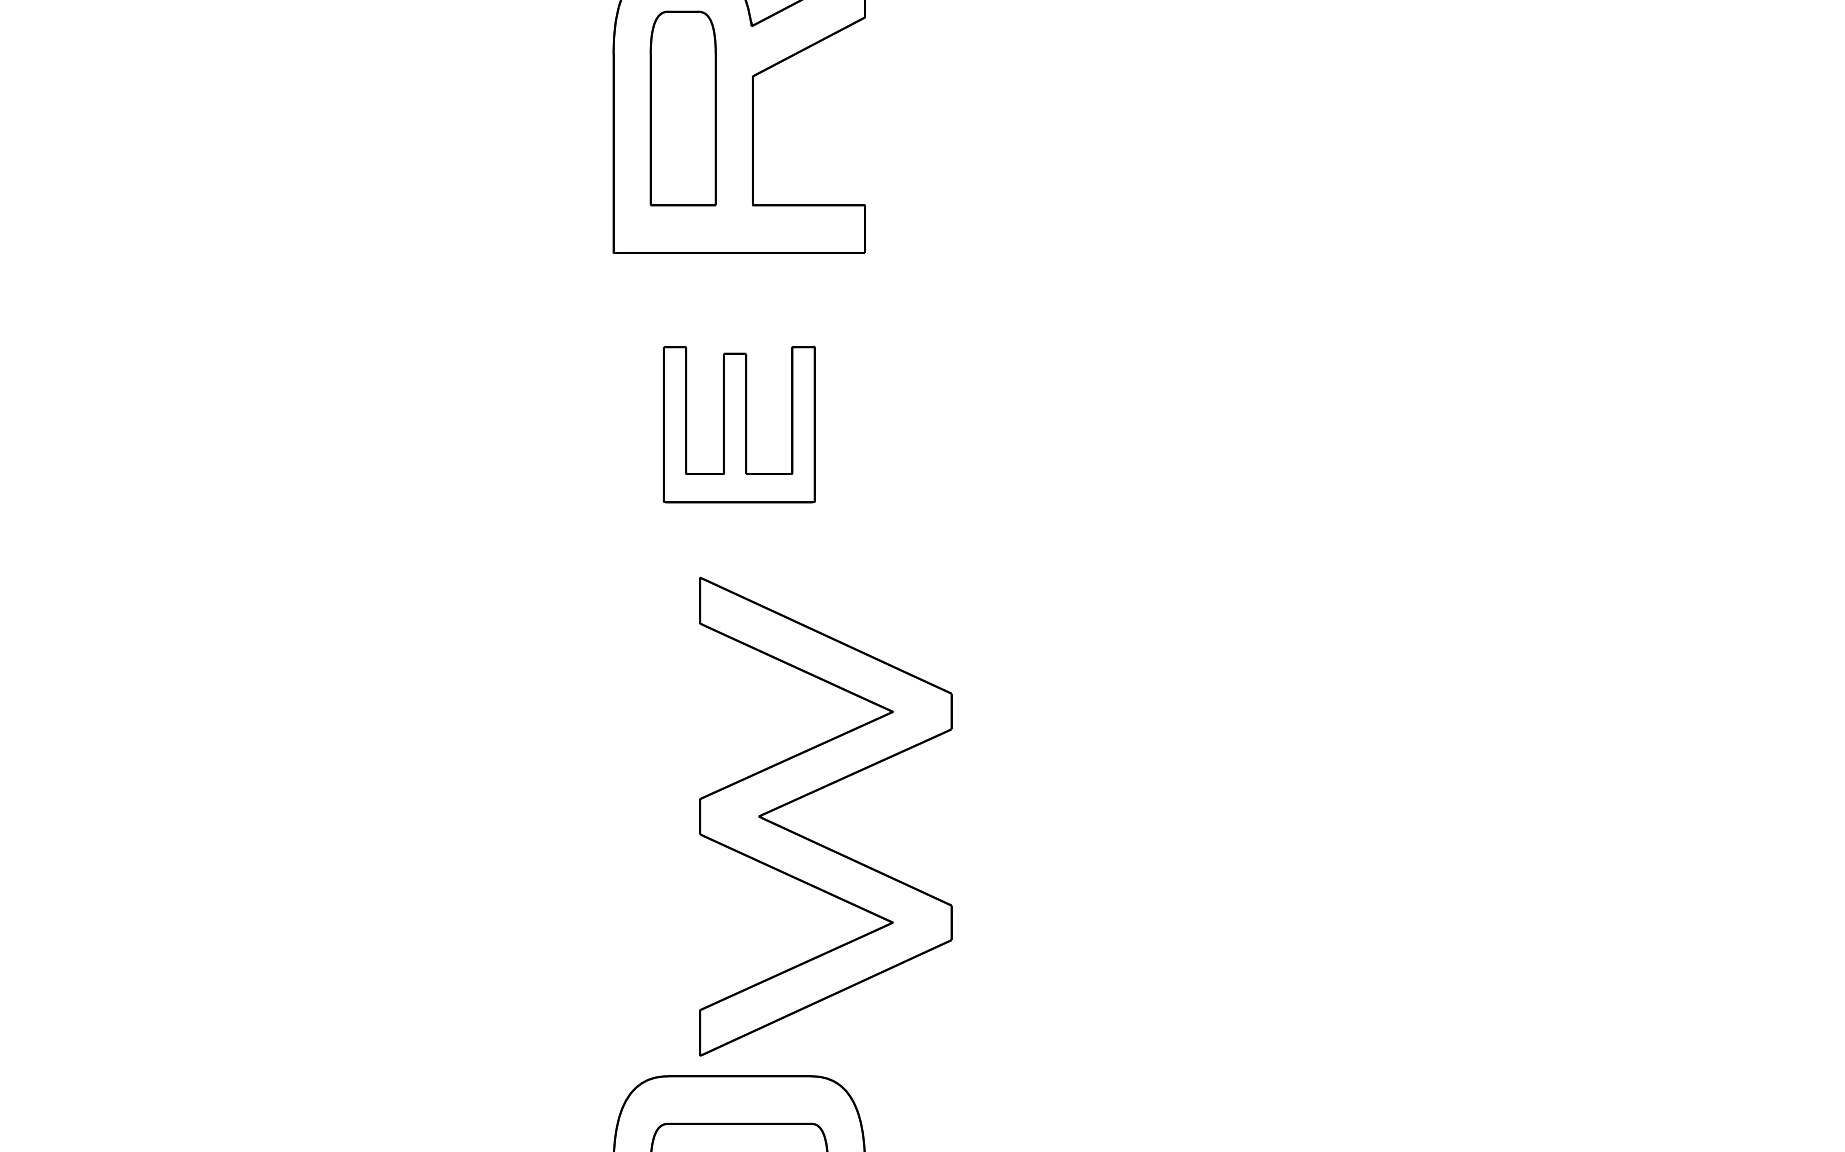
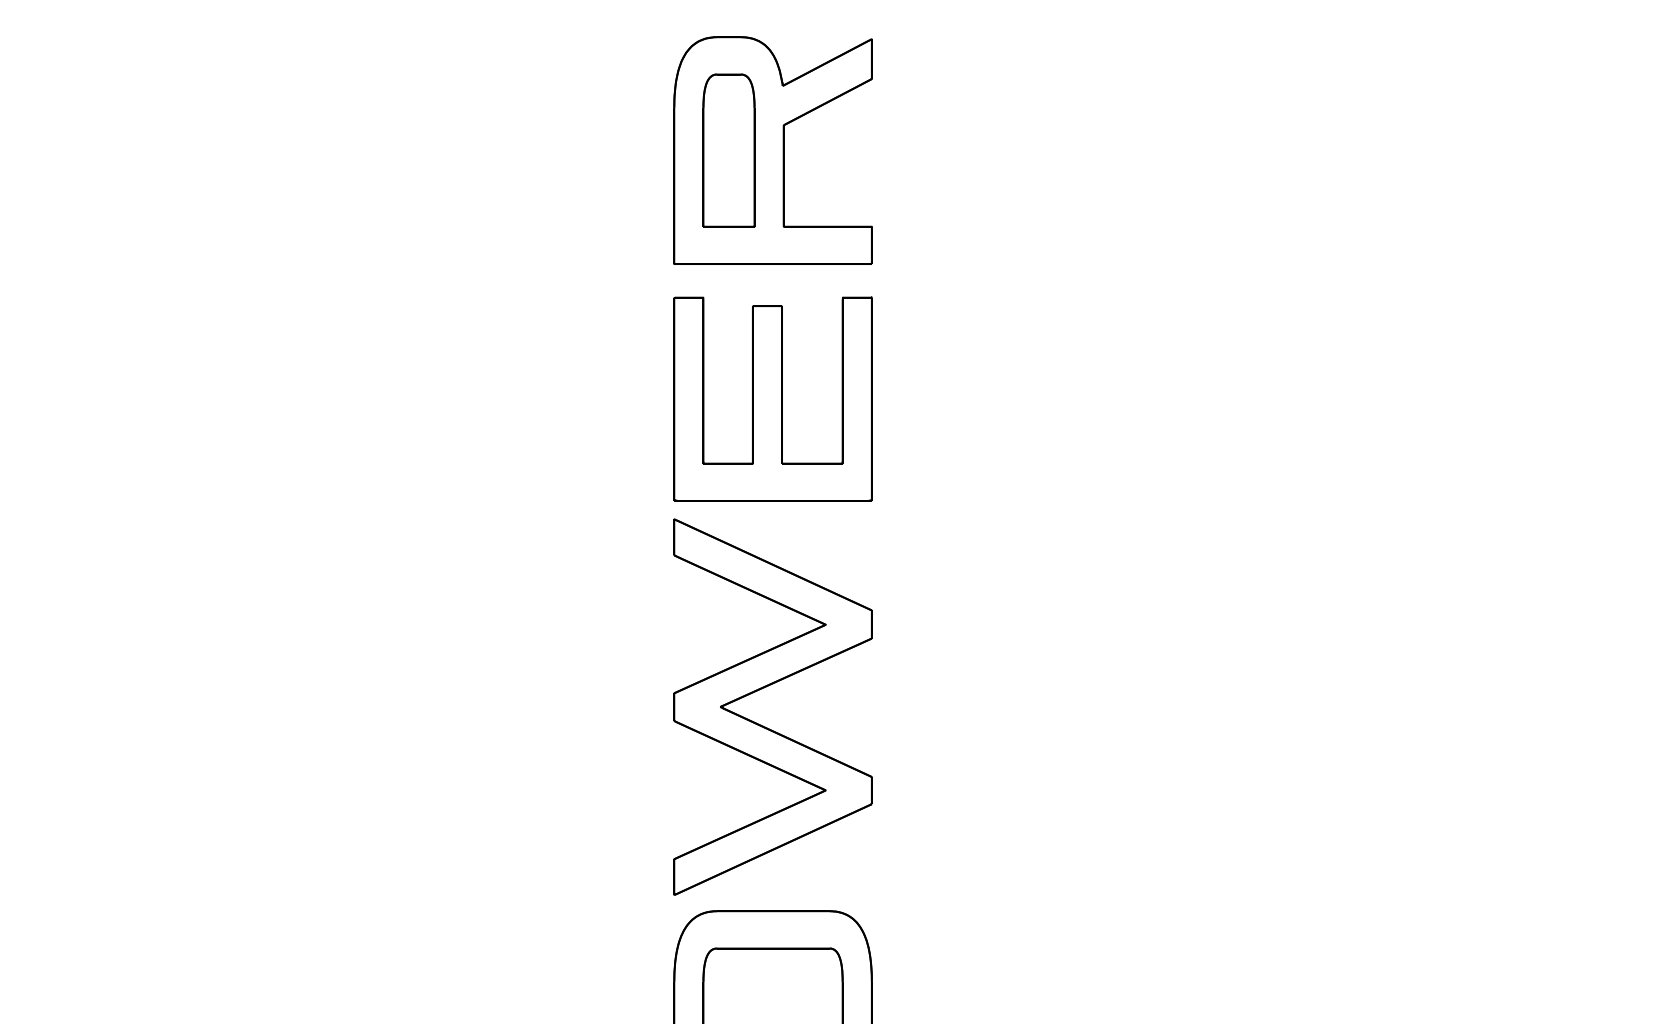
part: (738, 423) -> (772, 398), size x1.67
part: (814, 792) -> (764, 688), moved

